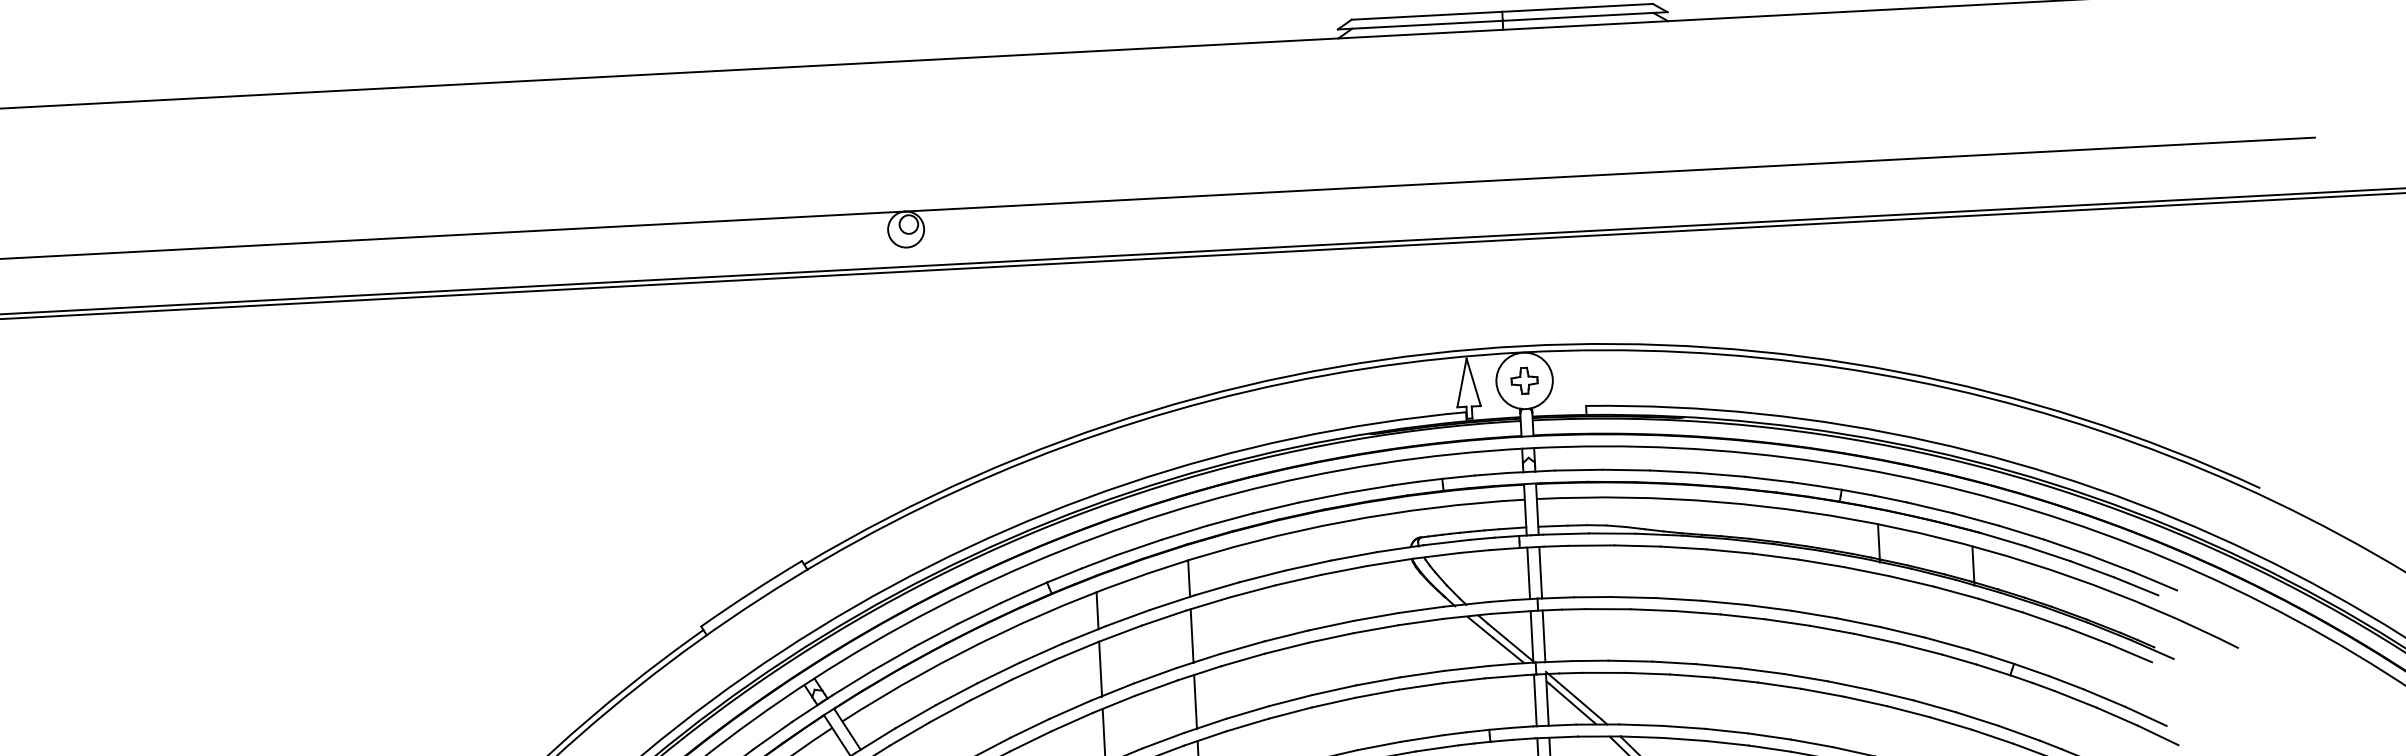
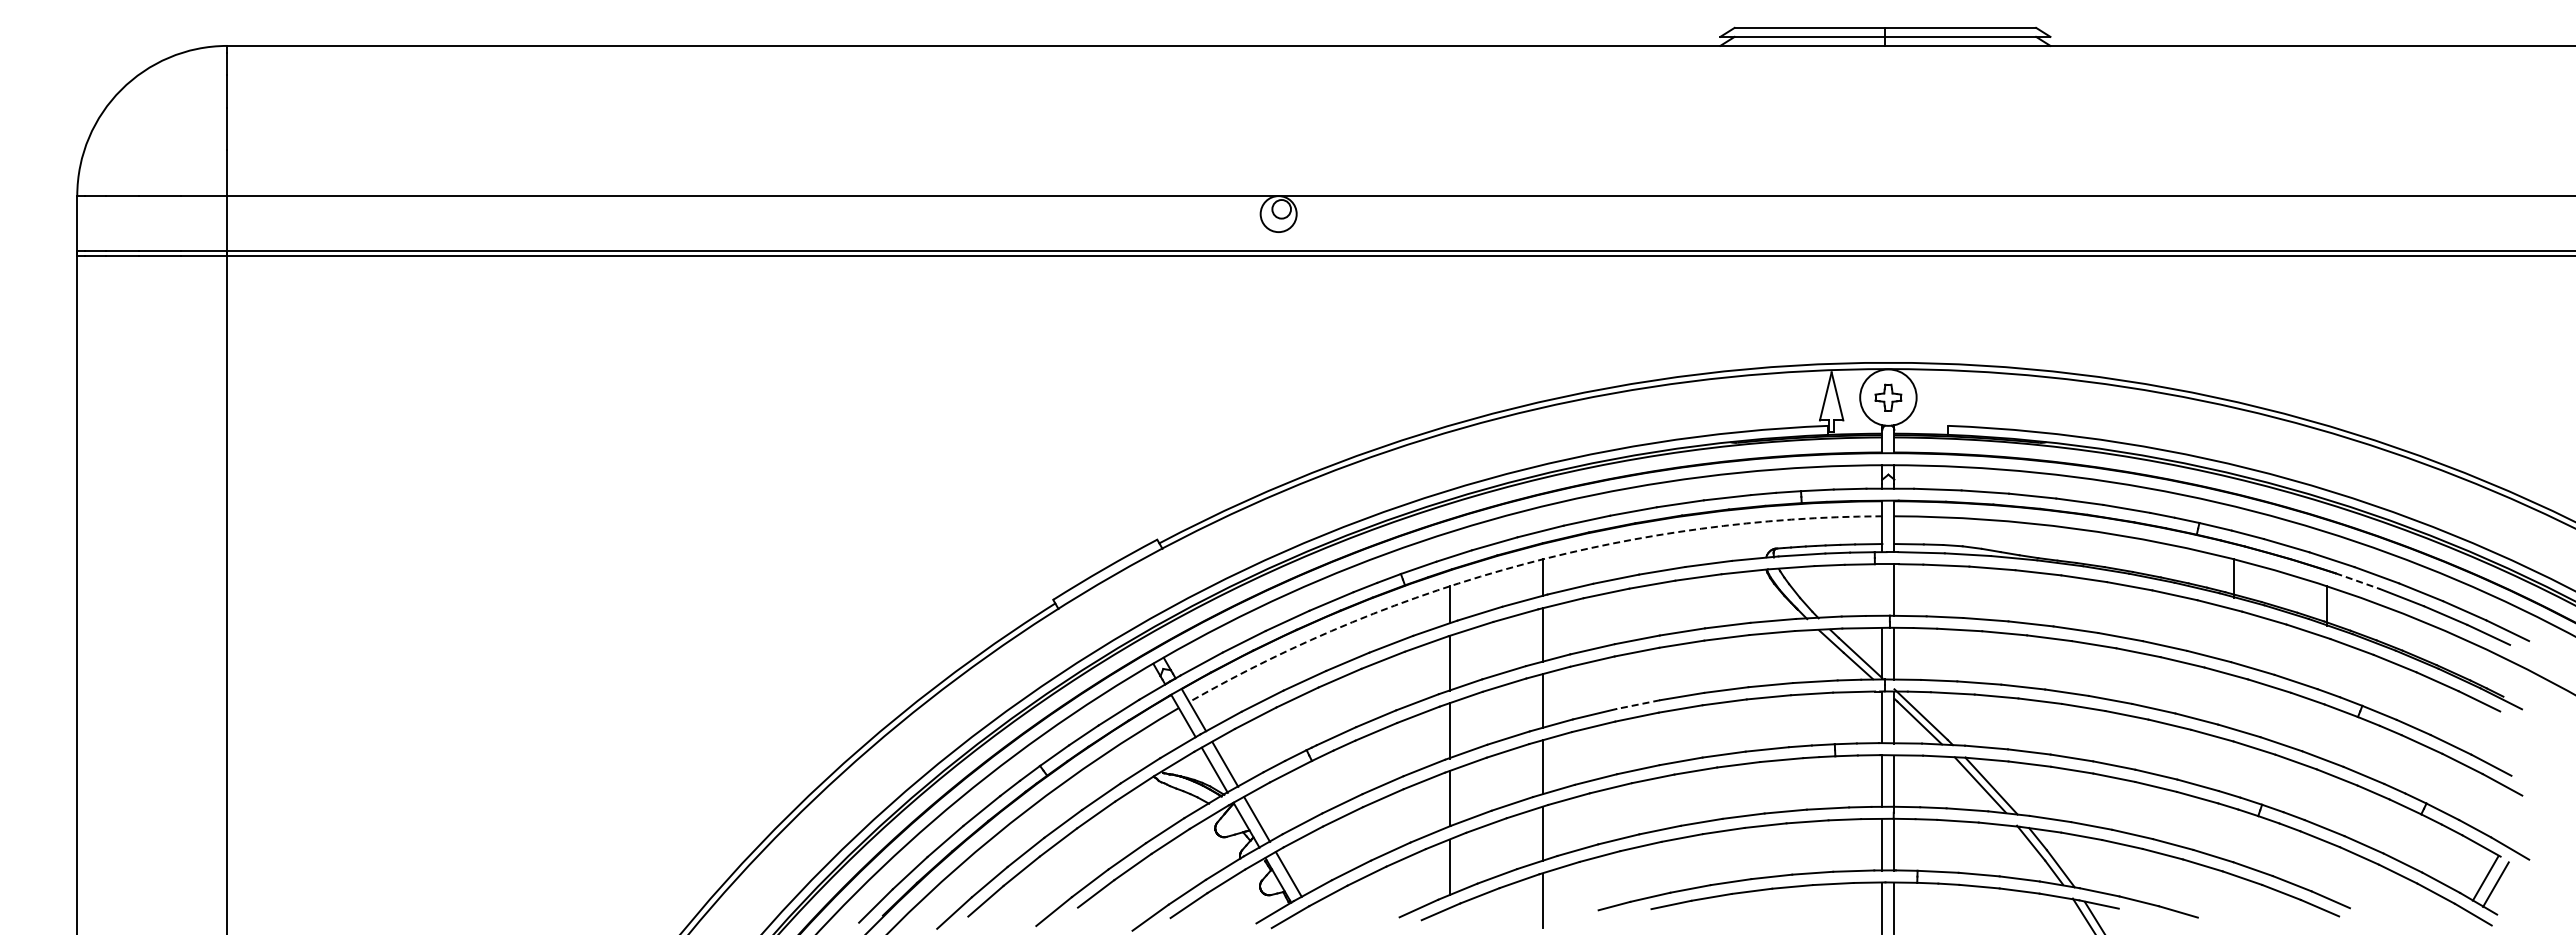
line: (2002, 539) -> (2357, 581), solid -> dashed
arc: (1168, 566) -> (1523, 564), solid -> dashed
line: (1528, 572) -> (1882, 589), removed
line: (1290, 700) -> (1637, 704), solid -> dashed

